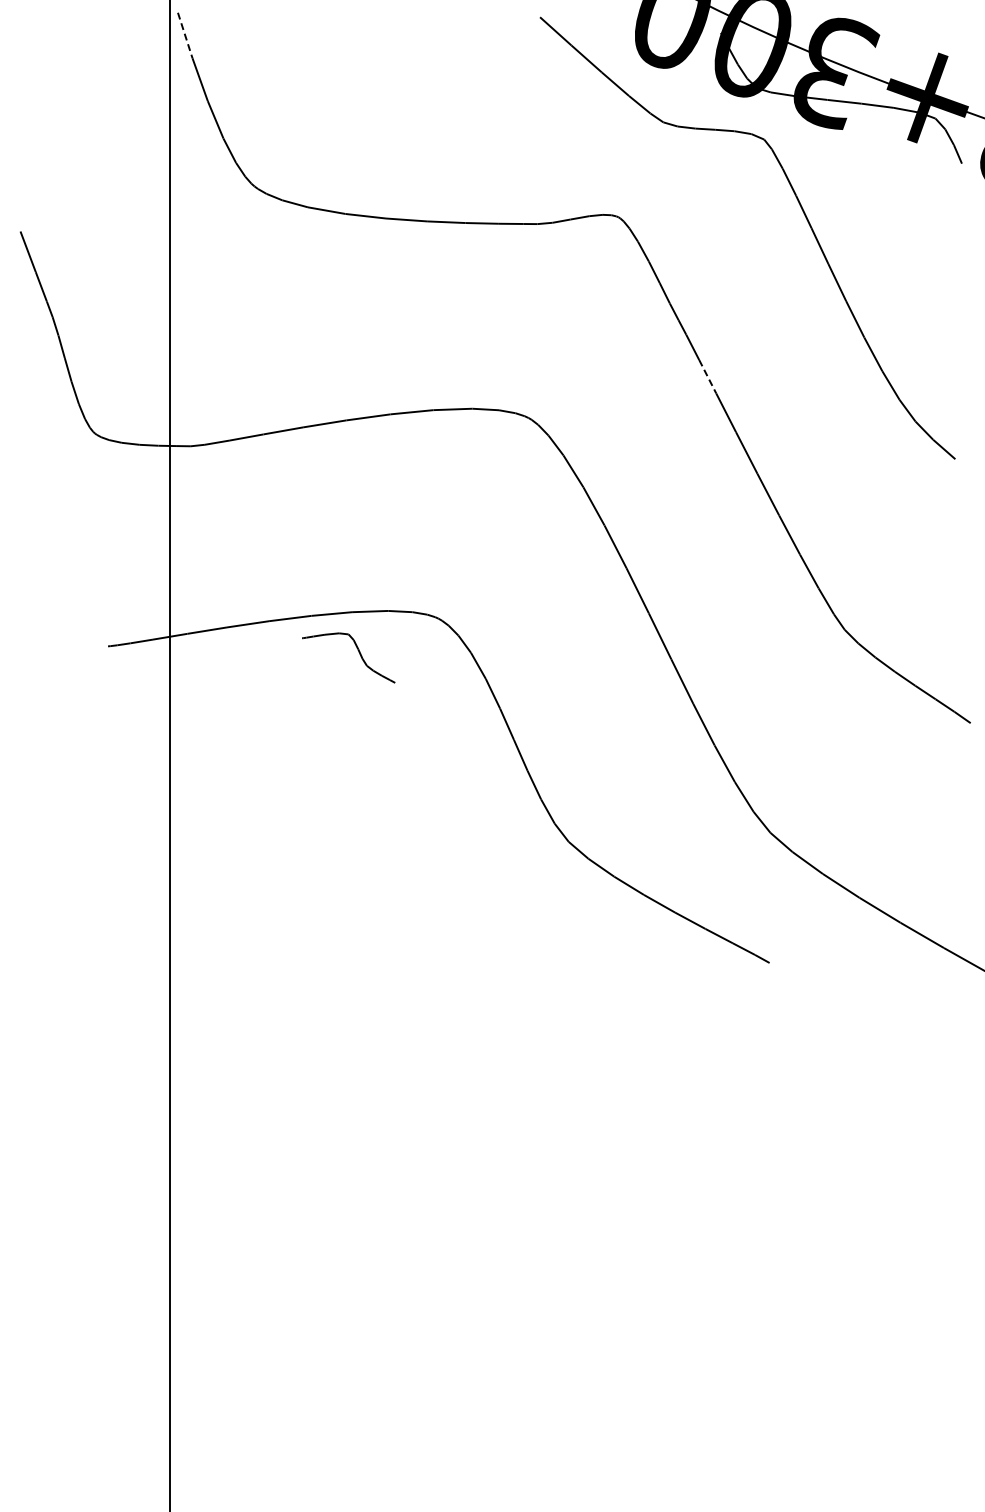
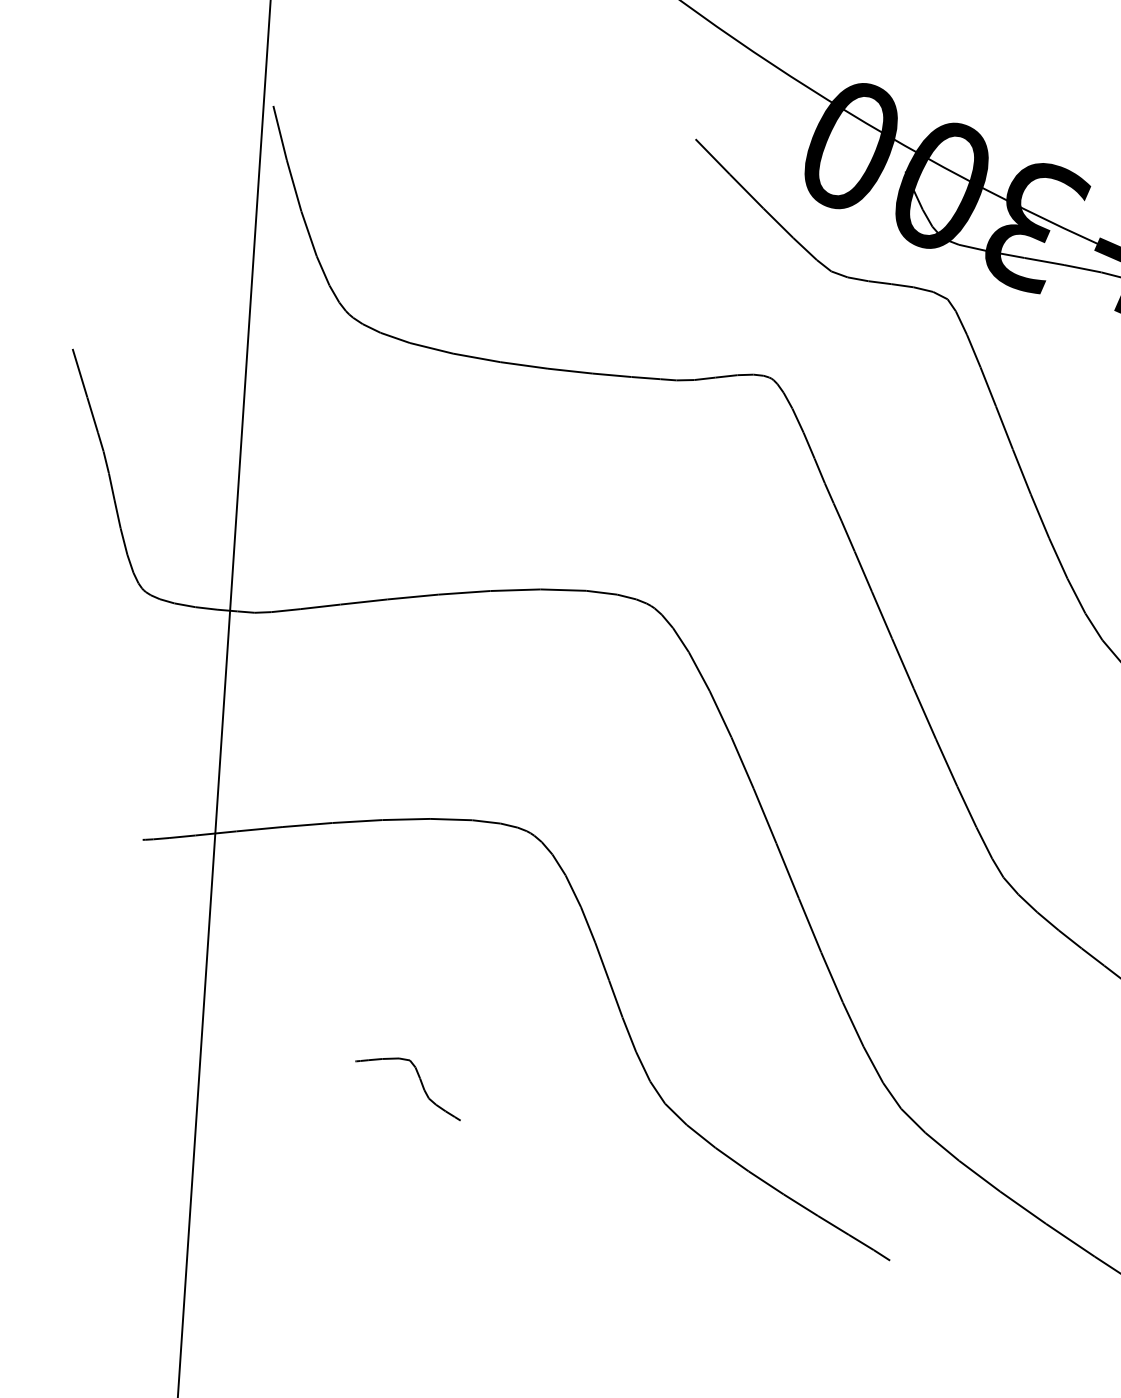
line: (185, 35) -> (280, 133), dashed -> solid
line: (707, 376) -> (863, 571), dashed -> solid
part: (358, 652) -> (420, 1082), moved

